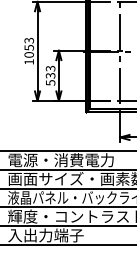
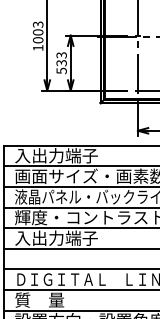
text: (28, 47) -> (37, 32), 1053 -> 1003
text: (60, 159) -> (72, 155), 電源・消費電力 -> 入出力端子

